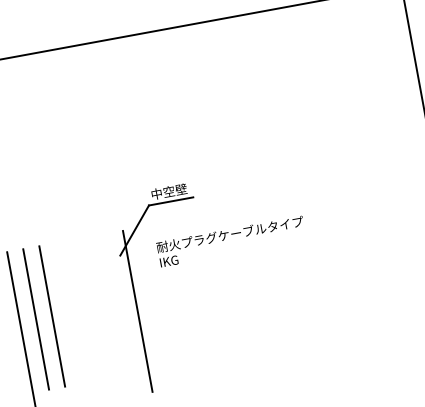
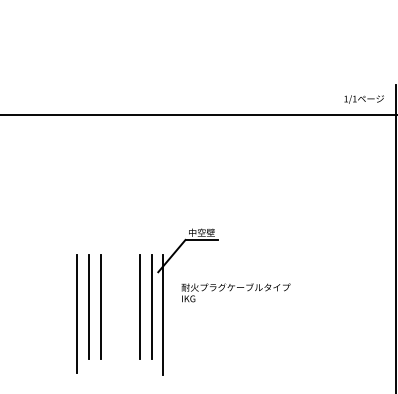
text: (230, 241) -> (235, 292), moved
line: (119, 303) -> (151, 306), added
line: (103, 306) -> (139, 306), added

